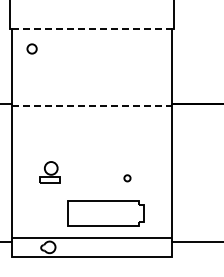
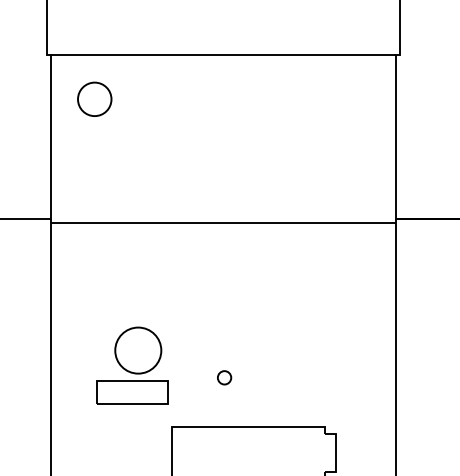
line: (92, 28) -> (224, 55), dashed -> solid
circle: (31, 48) -> (93, 98), size x1.67
line: (92, 106) -> (224, 223), dashed -> solid
part: (49, 172) -> (132, 365), size x1.67
circle: (127, 178) -> (224, 378), moved

